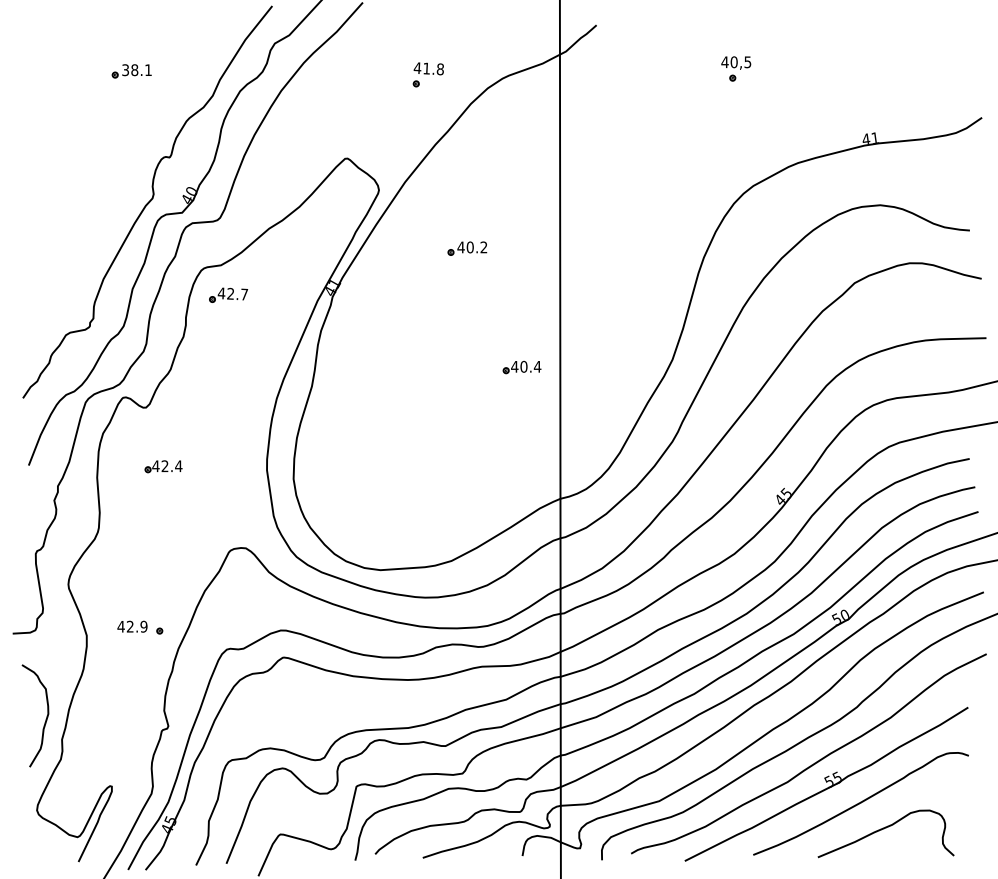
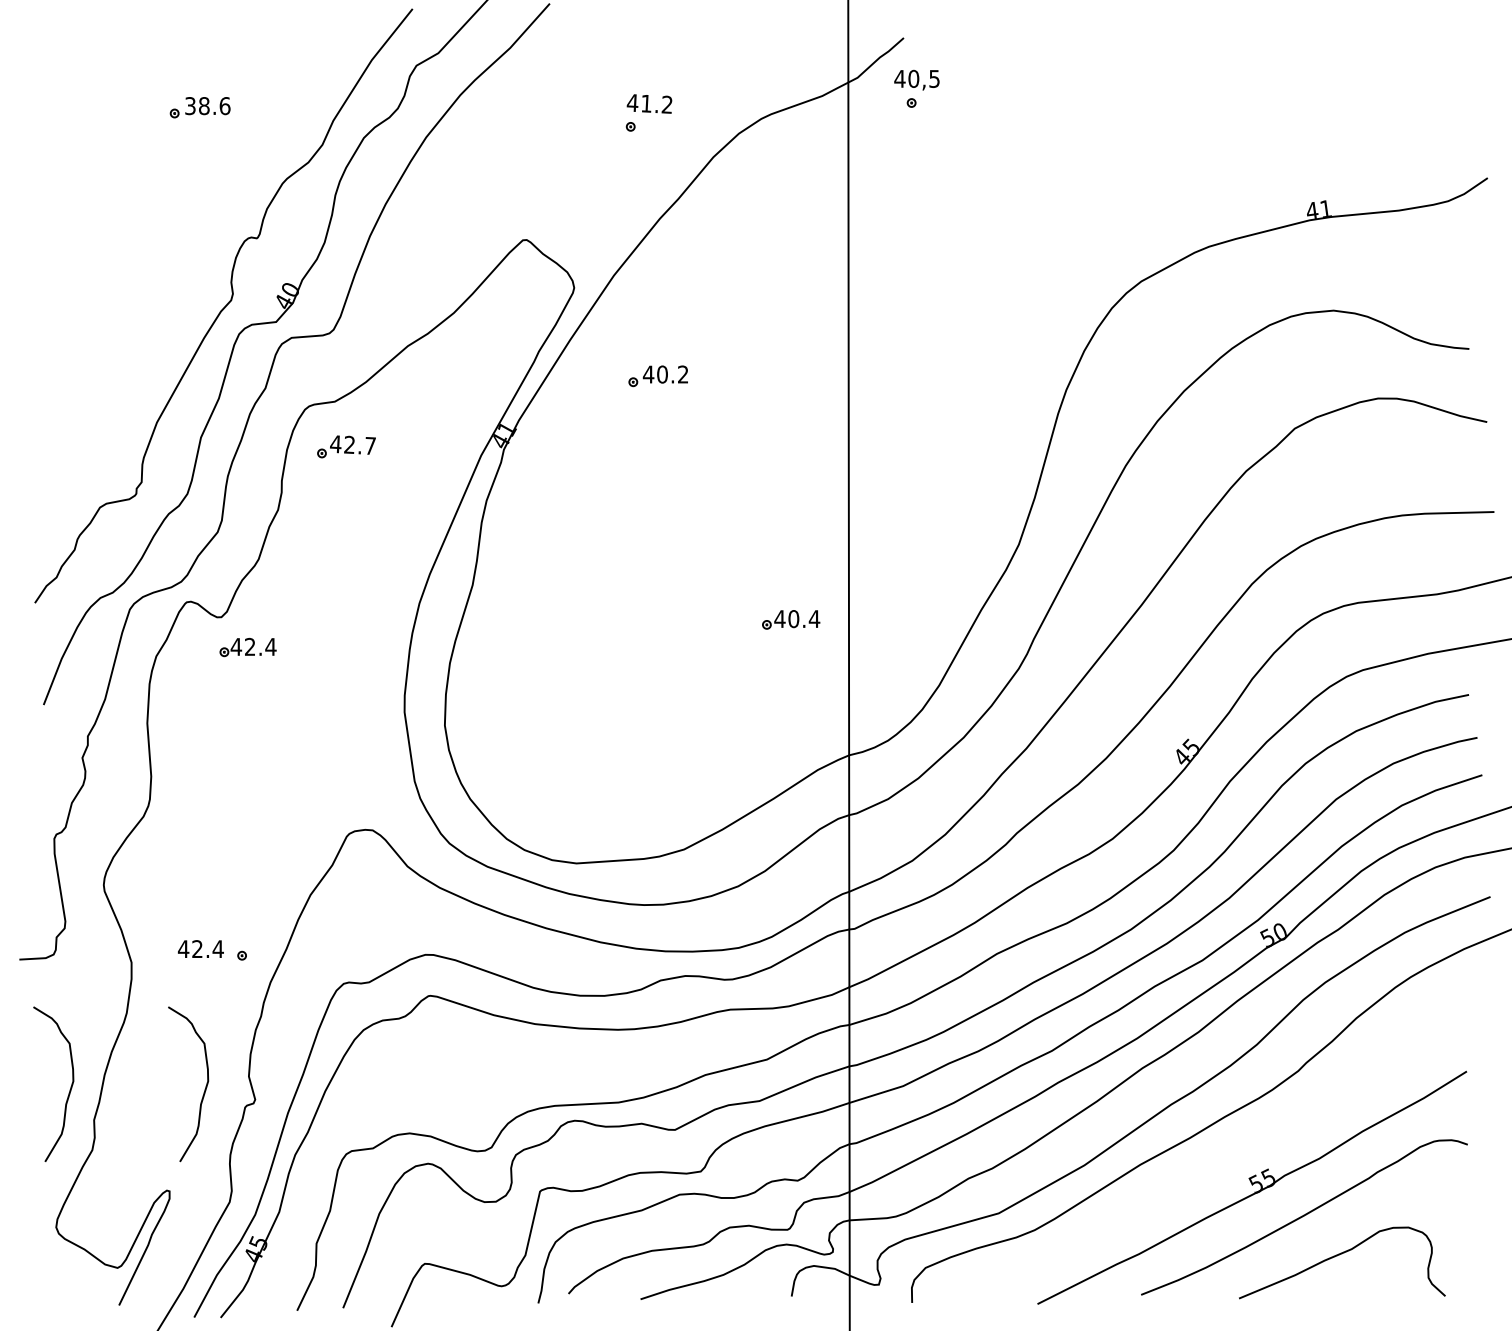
part: (736, 68) -> (917, 88), moved
text: (439, 69) -> (665, 105), 41.8 -> 41.2
text: (148, 70) -> (225, 106), 38.1 -> 38.6
part: (467, 248) -> (658, 376), moved
part: (521, 367) -> (790, 620), moved
part: (163, 466) -> (247, 647), moved
text: (143, 626) -> (217, 948), 42.9 -> 42.4
curve: (134, 719) -> (203, 1089), added
curve: (814, 762) -> (1233, 1154), removed

